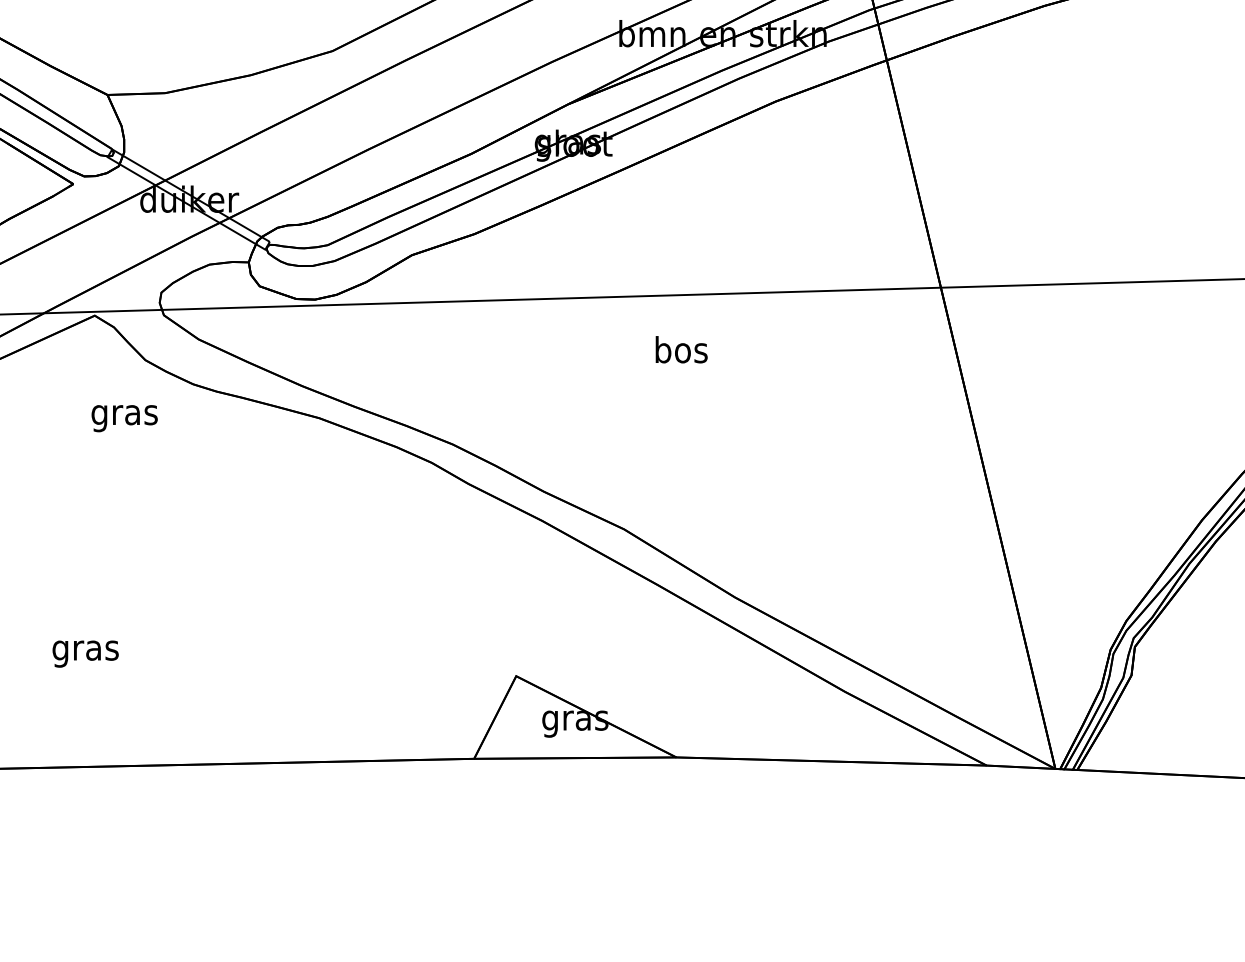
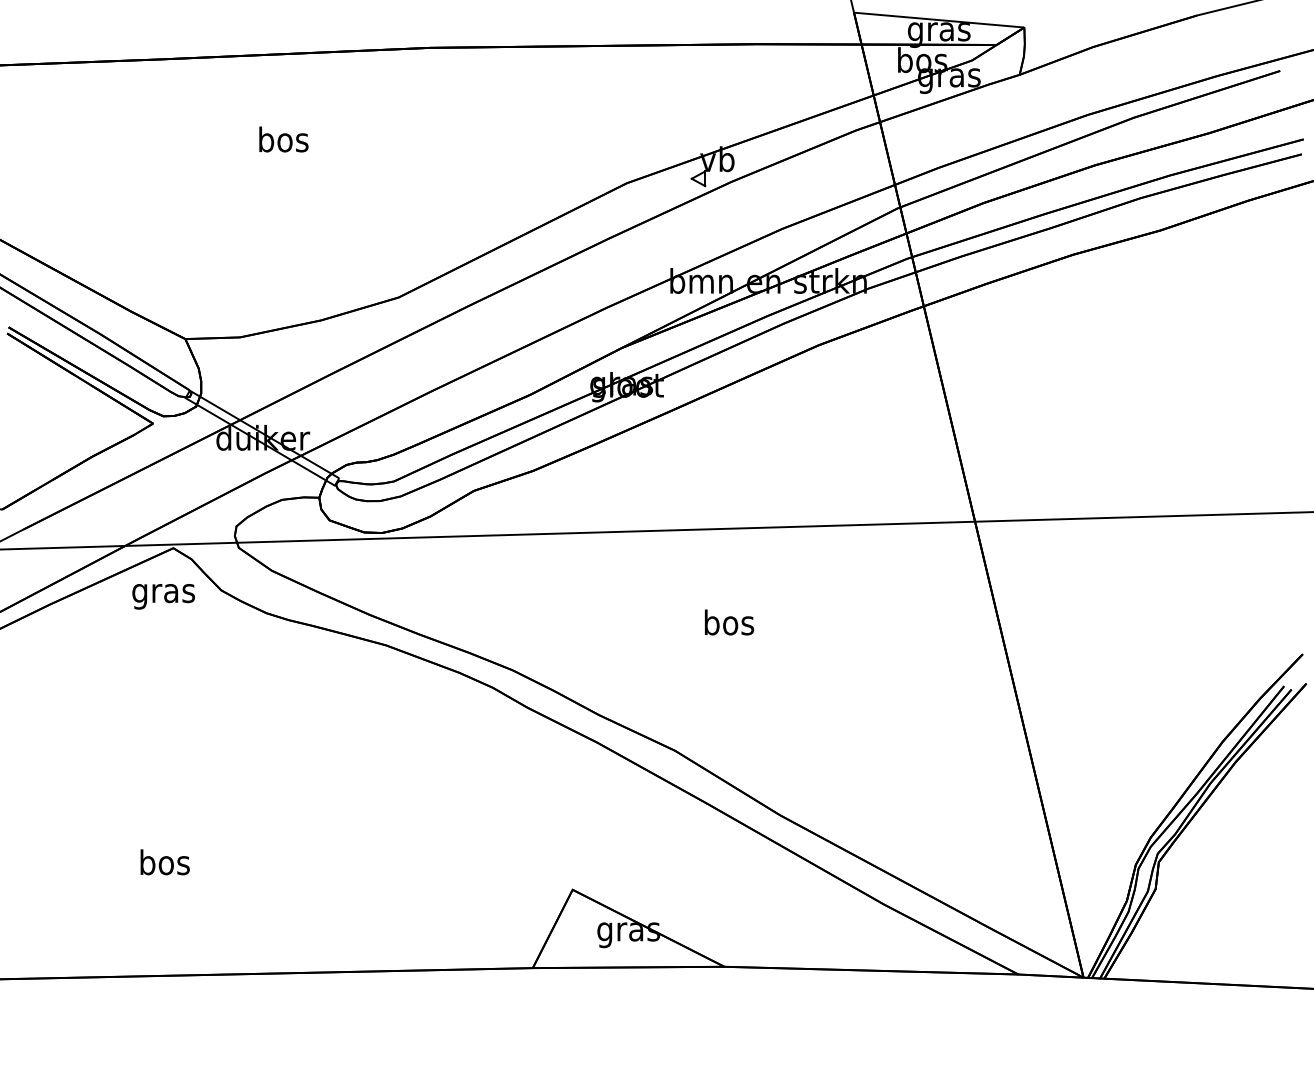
text: (681, 349) -> (729, 622), moved
text: (124, 418) -> (163, 596), moved
text: (85, 650) -> (164, 865), gras -> bos

